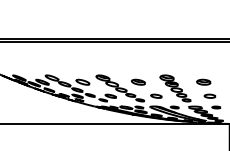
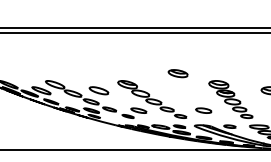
part: (137, 81) -> (176, 72), moved

